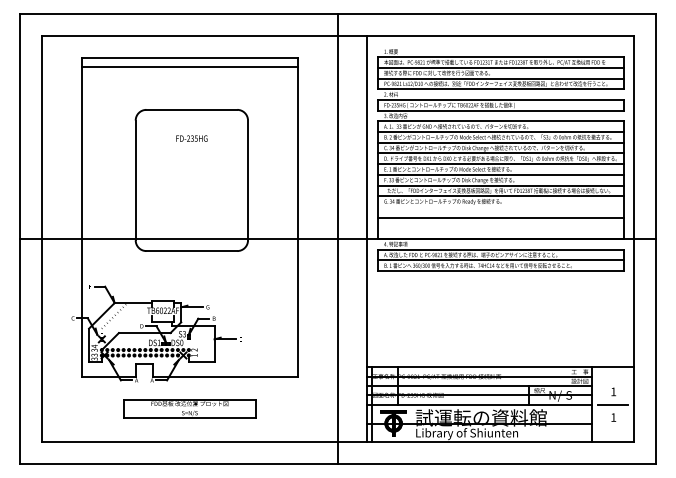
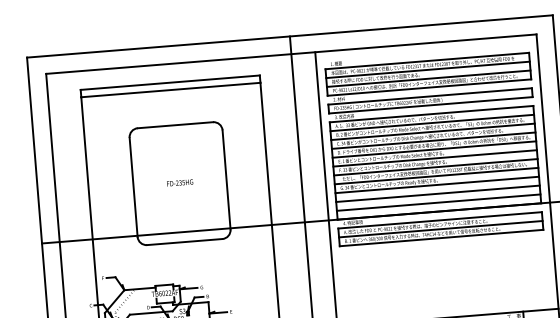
text: (191, 138) -> (179, 182), moved
line: (500, 206) -> (437, 184), added
line: (500, 228) -> (438, 202), added

